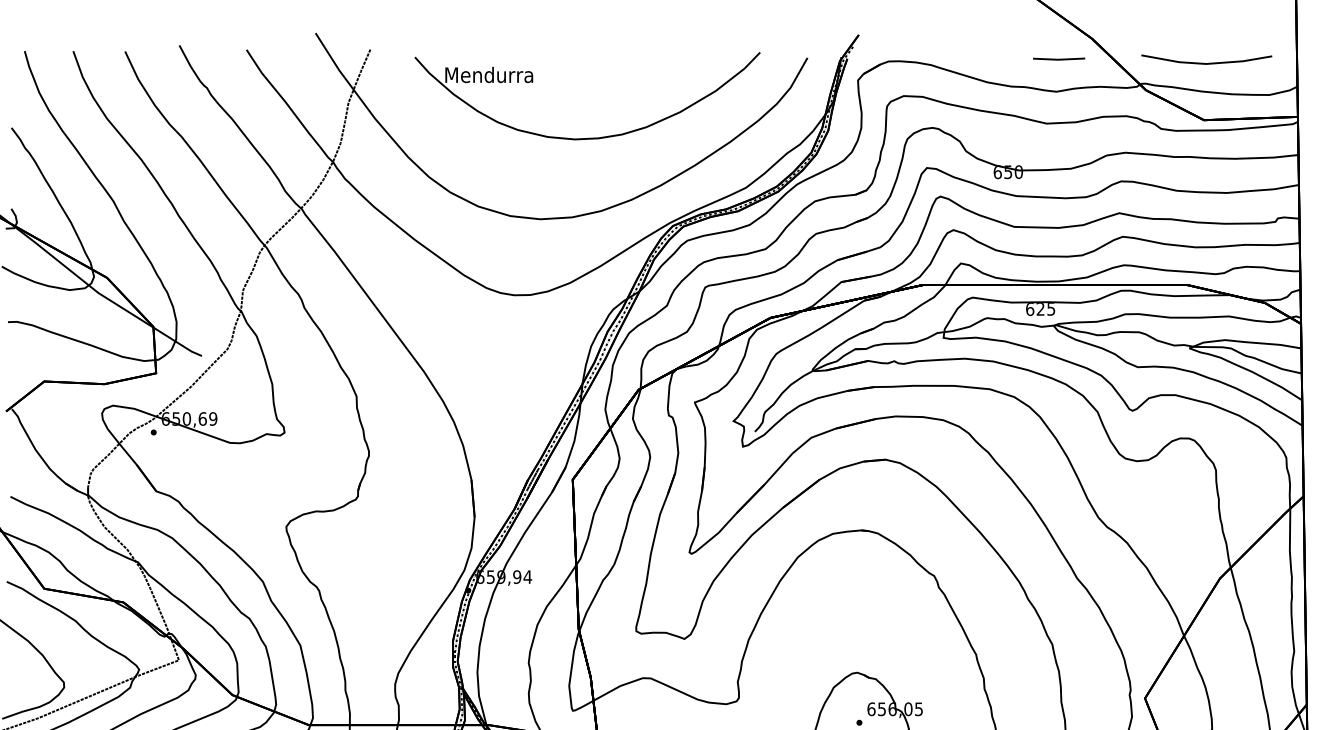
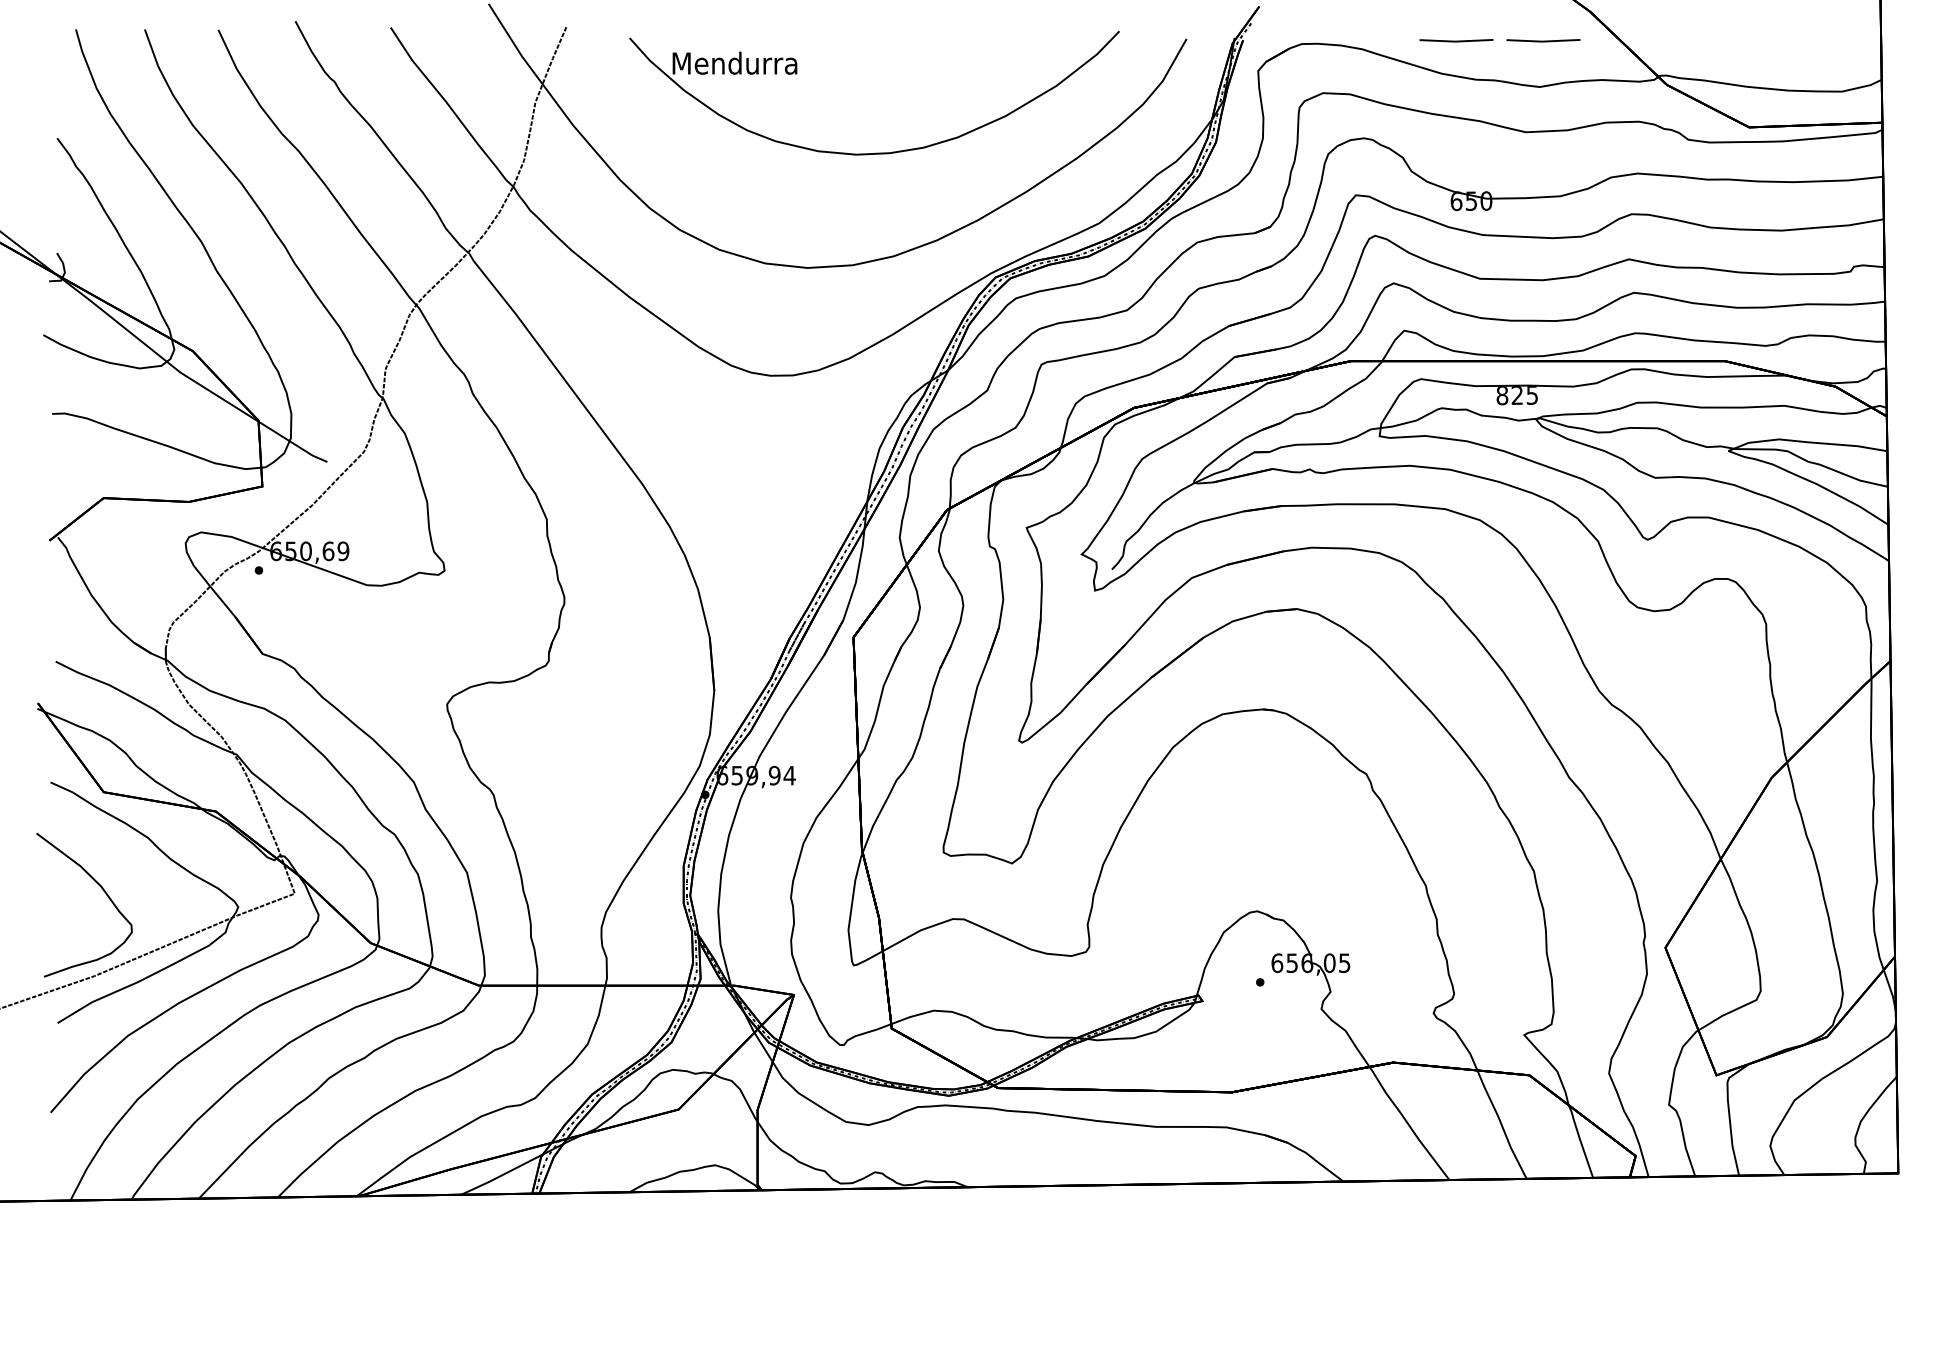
line: (997, 58) -> (1456, 40), added
line: (1206, 63) -> (1752, 46), removed
text: (1030, 309) -> (1502, 395), 625 -> 825

